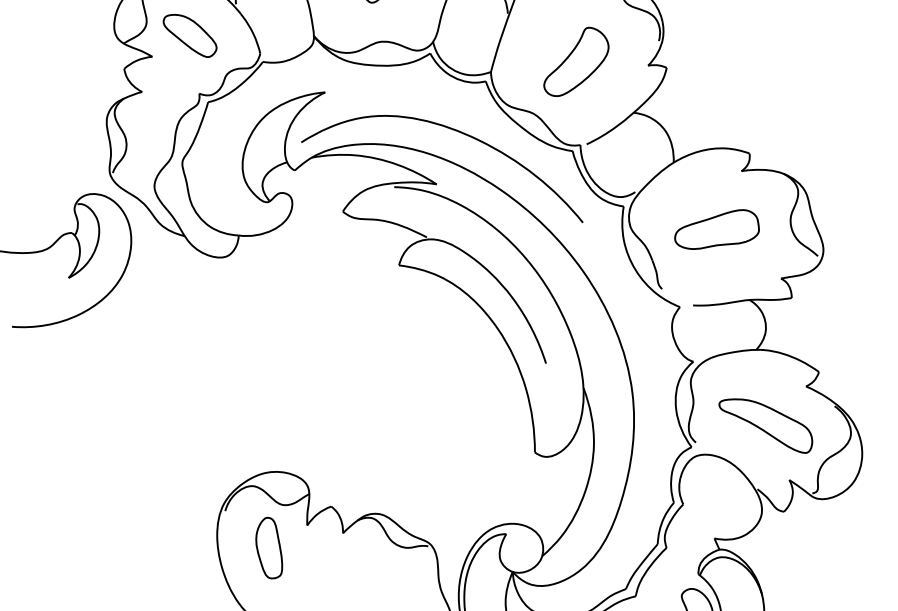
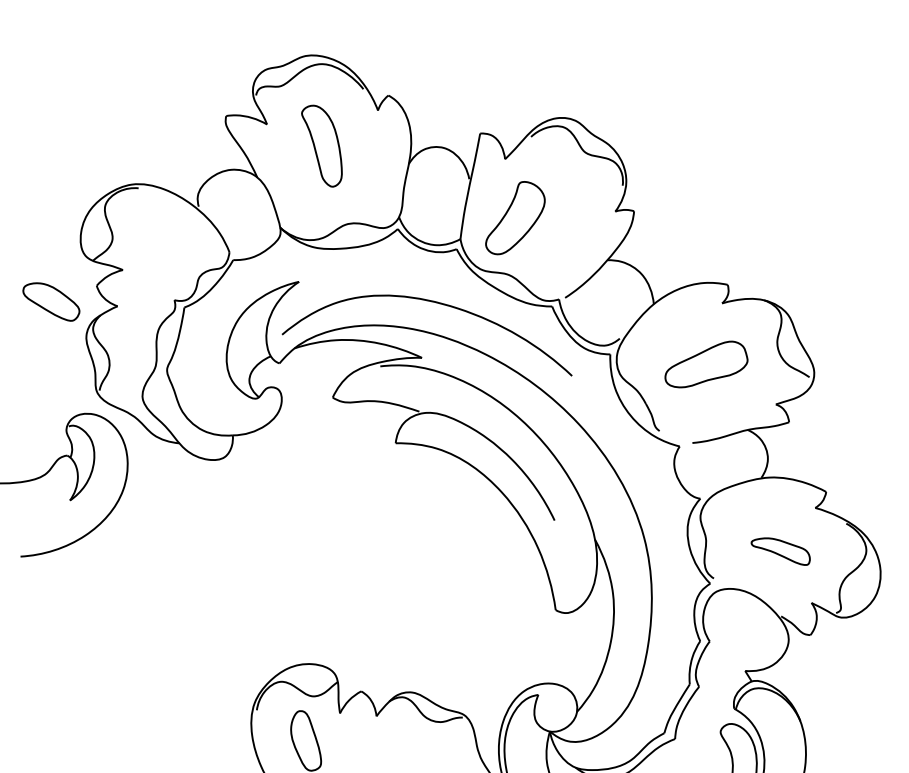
part: (190, 35) -> (51, 301), moved
part: (576, 62) -> (515, 218), moved
part: (765, 424) -> (780, 551), size x0.6

